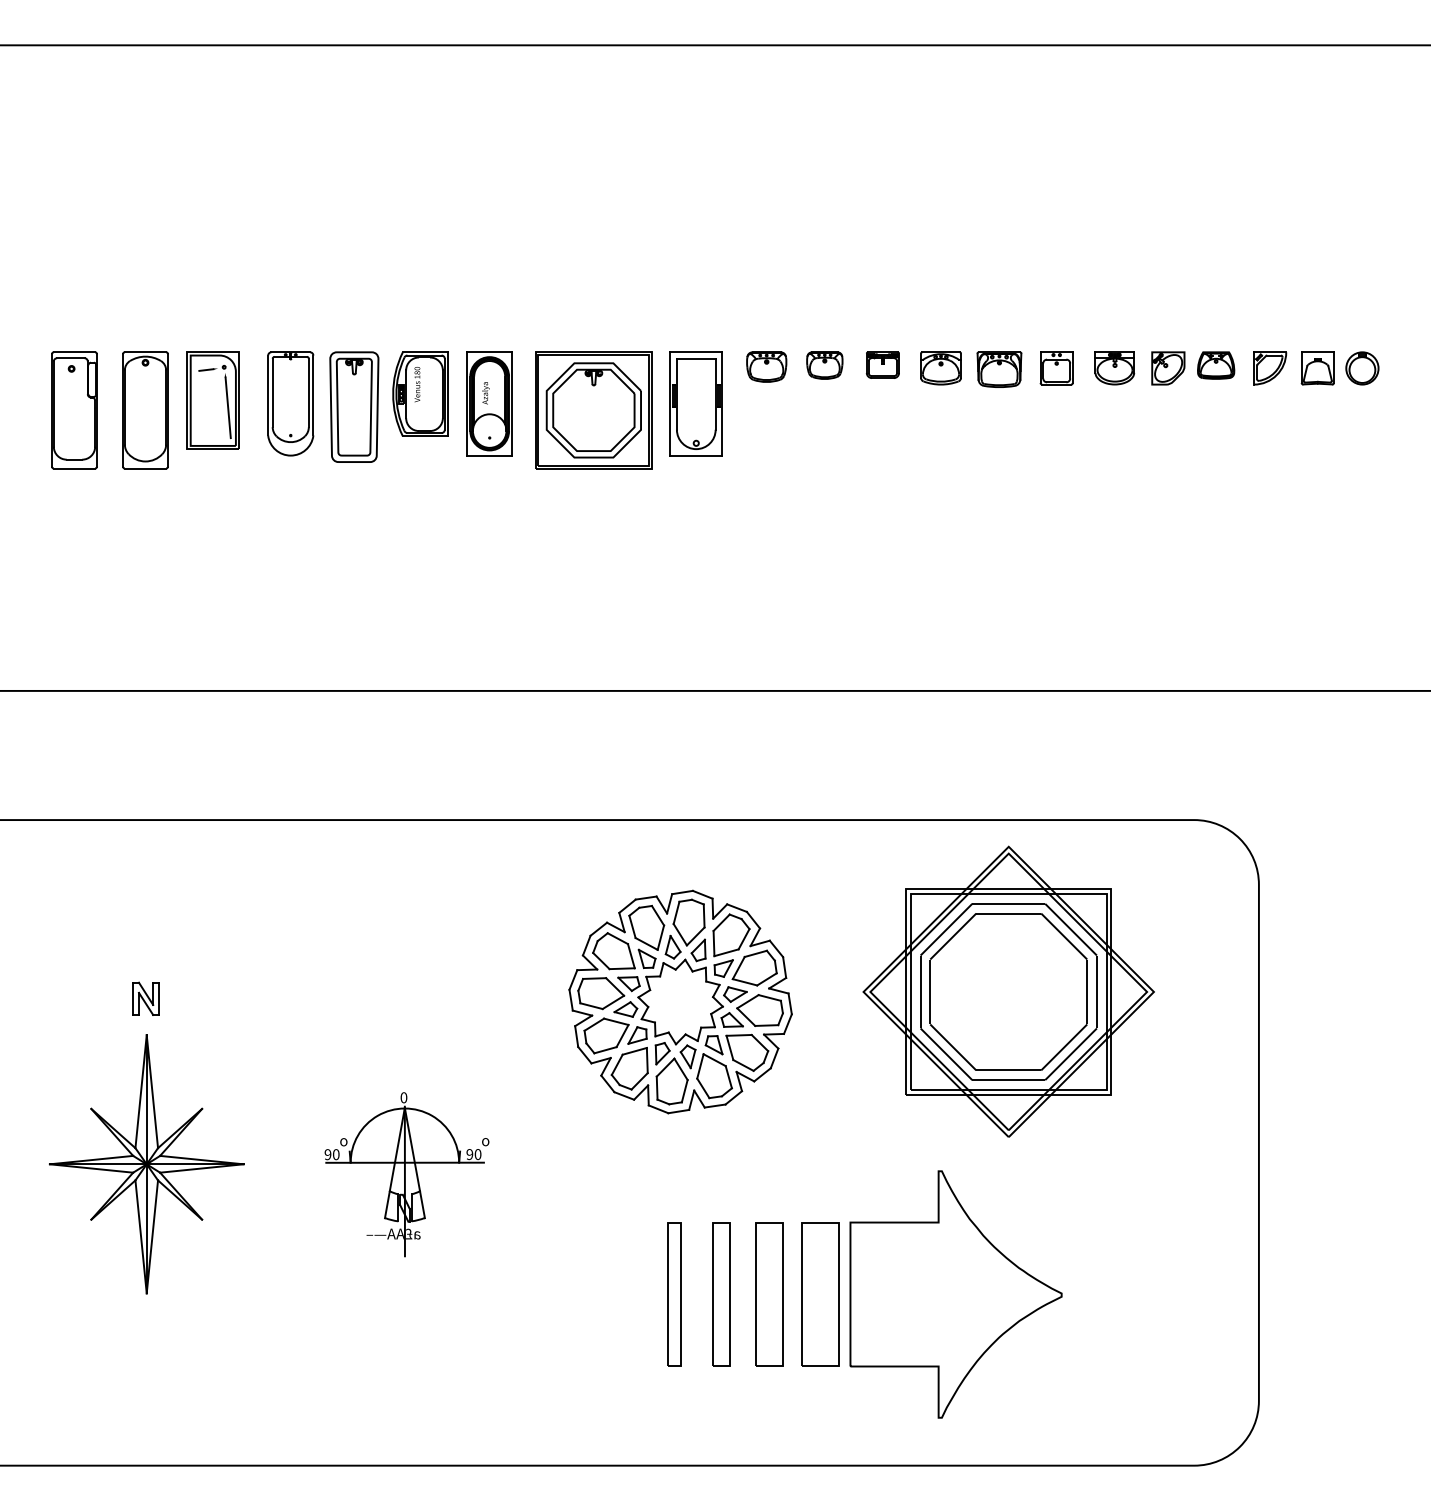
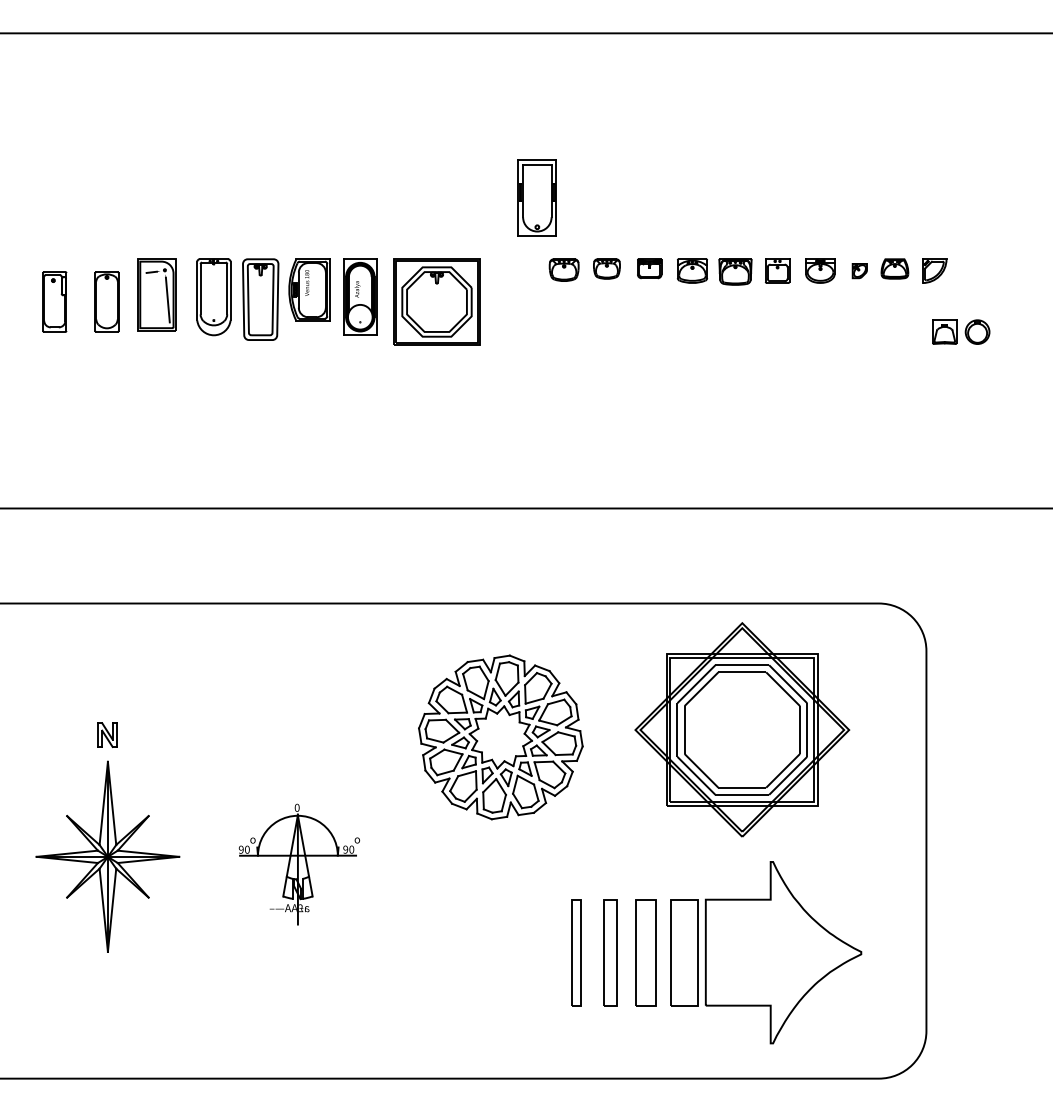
part: (1167, 367) -> (859, 270), size x0.6
part: (1340, 367) -> (961, 331), moved
part: (695, 402) -> (536, 197), moved
part: (74, 409) -> (54, 301), size x0.7
part: (144, 409) -> (106, 301), size x0.7
part: (864, 1294) -> (716, 952), moved

